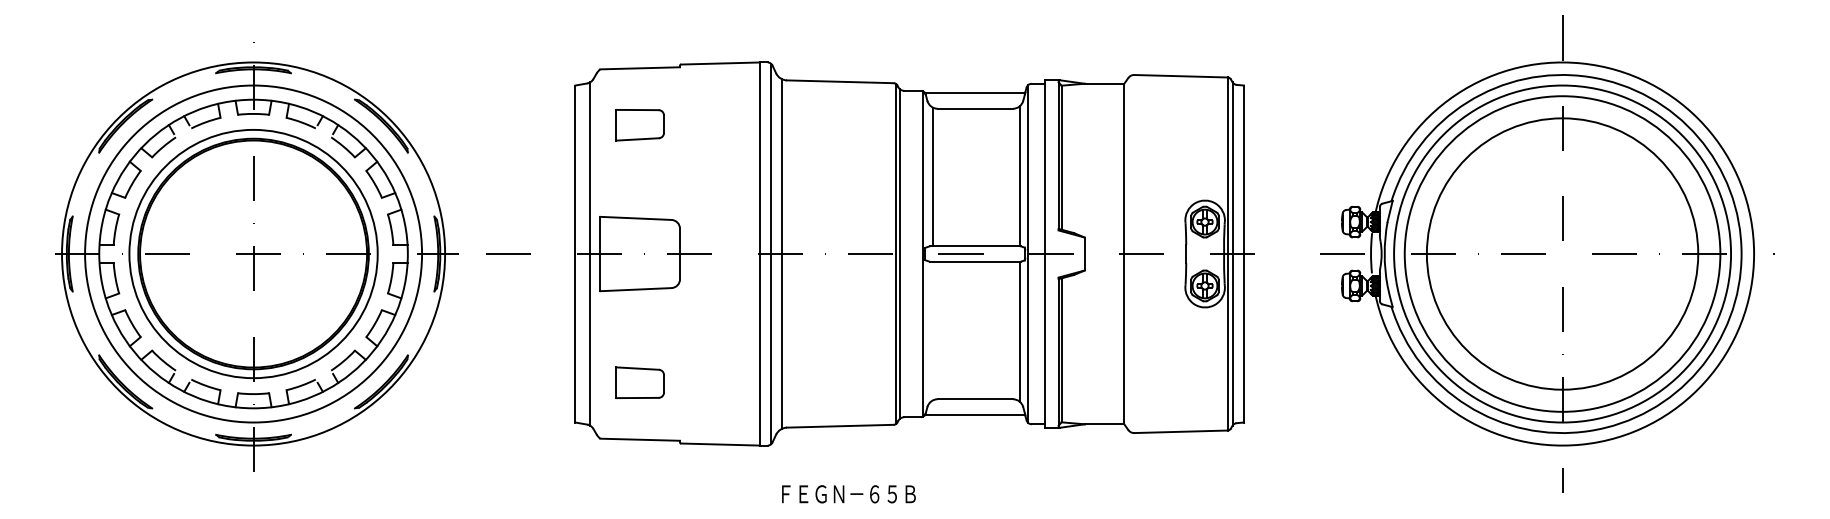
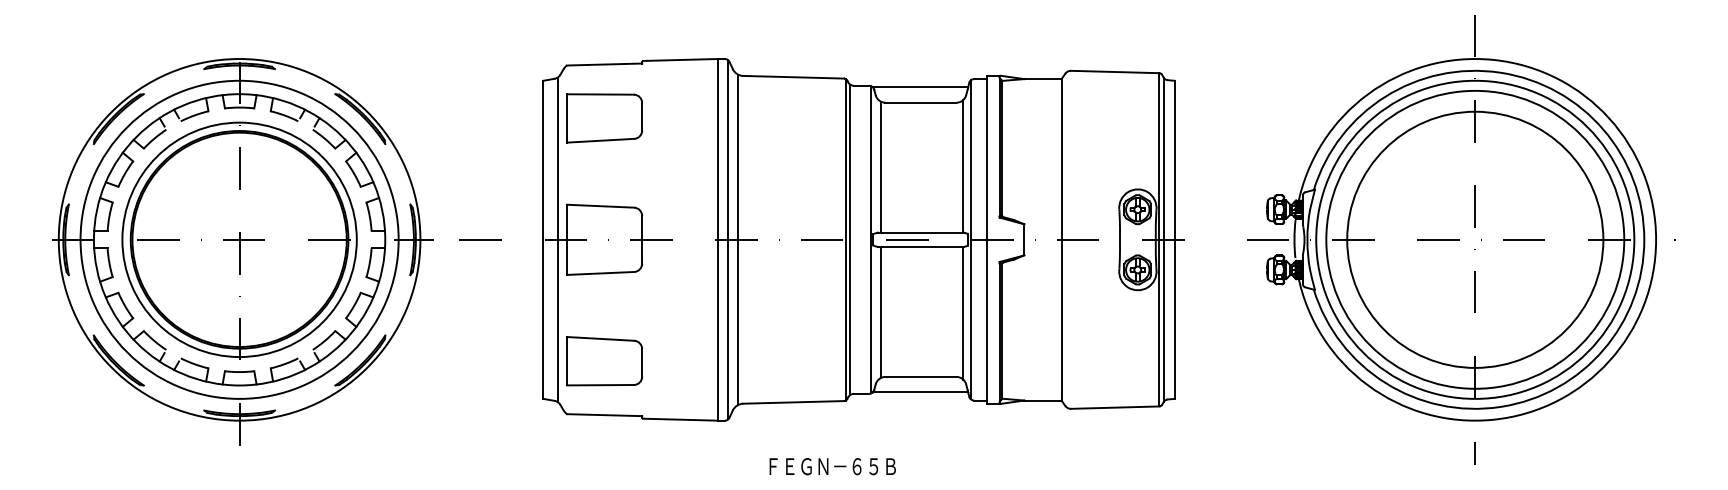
part: (639, 124) -> (603, 117), size x1.67
line: (933, 330) -> (881, 312), added
part: (639, 382) -> (603, 361), size x1.67
text: (848, 494) -> (832, 466), moved

